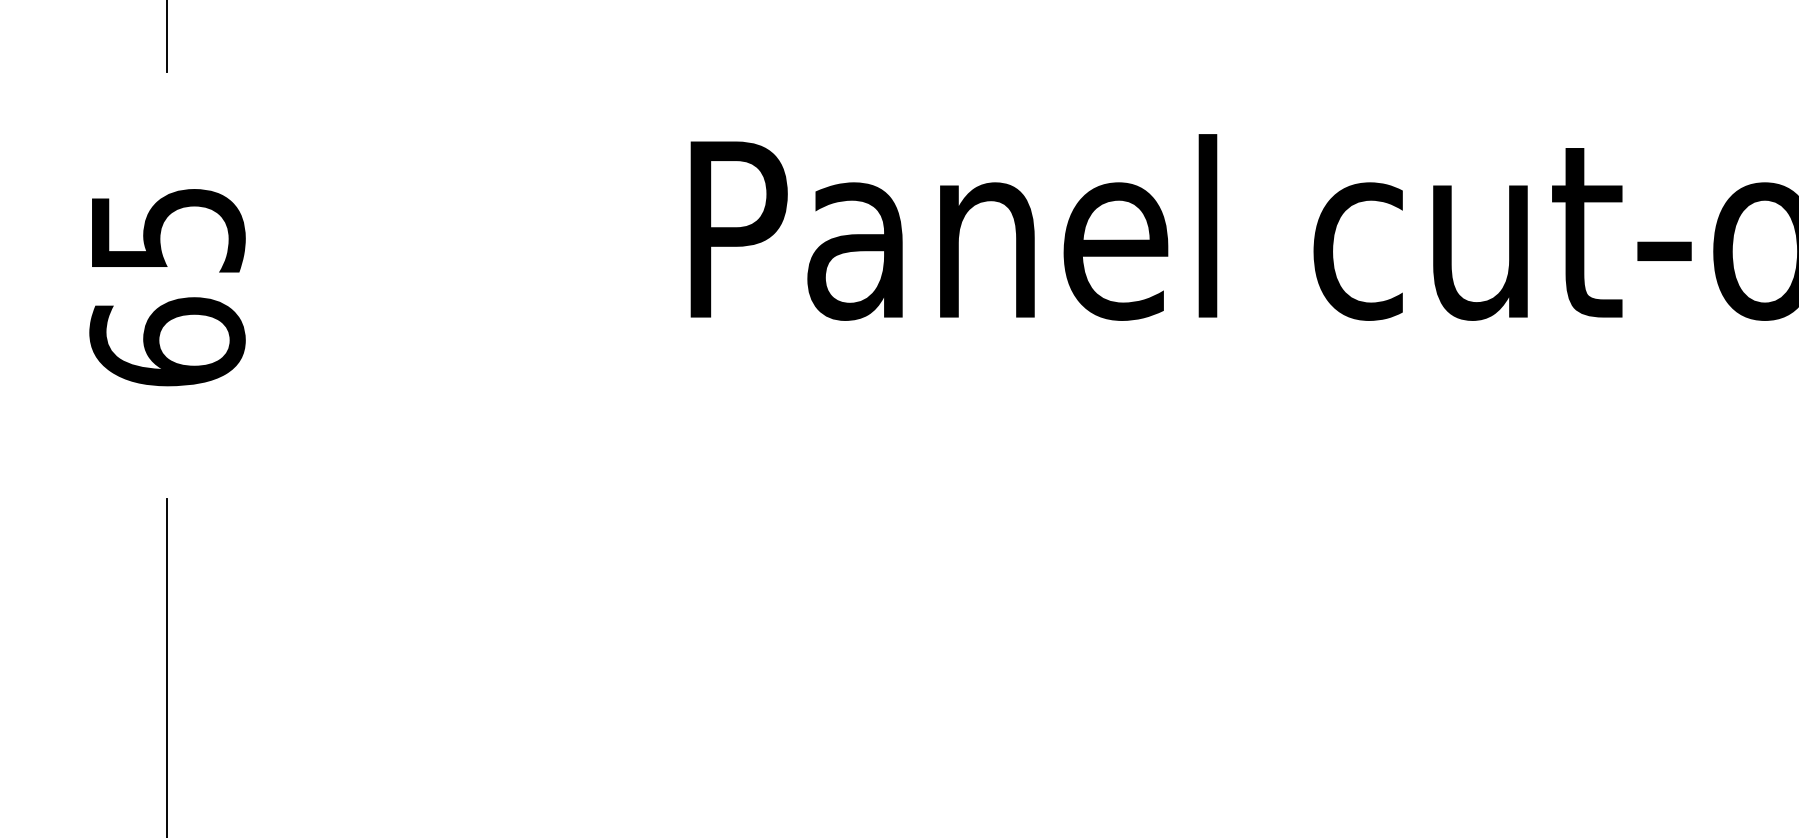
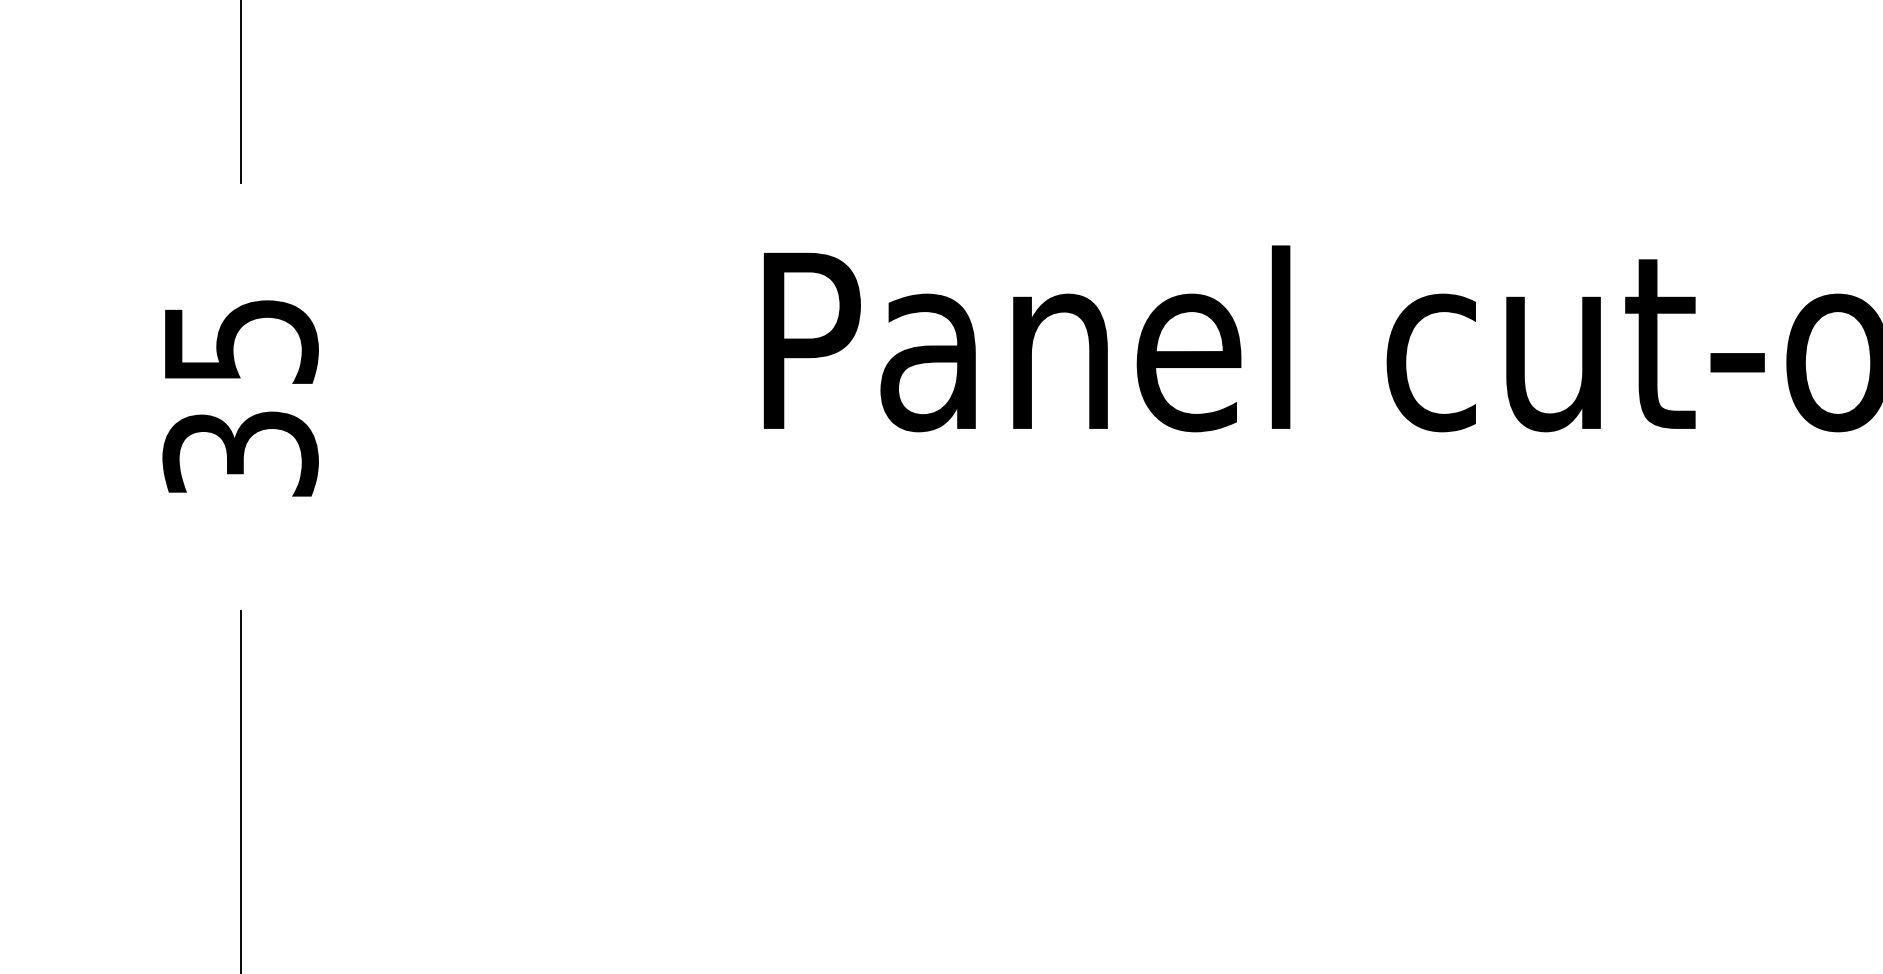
text: (167, 341) -> (240, 452), 65 -> 35

